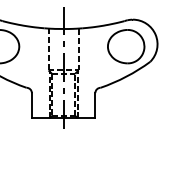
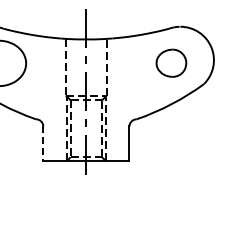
part: (126, 45) -> (171, 62), size x0.6
line: (32, 106) -> (43, 144), solid -> dashed

